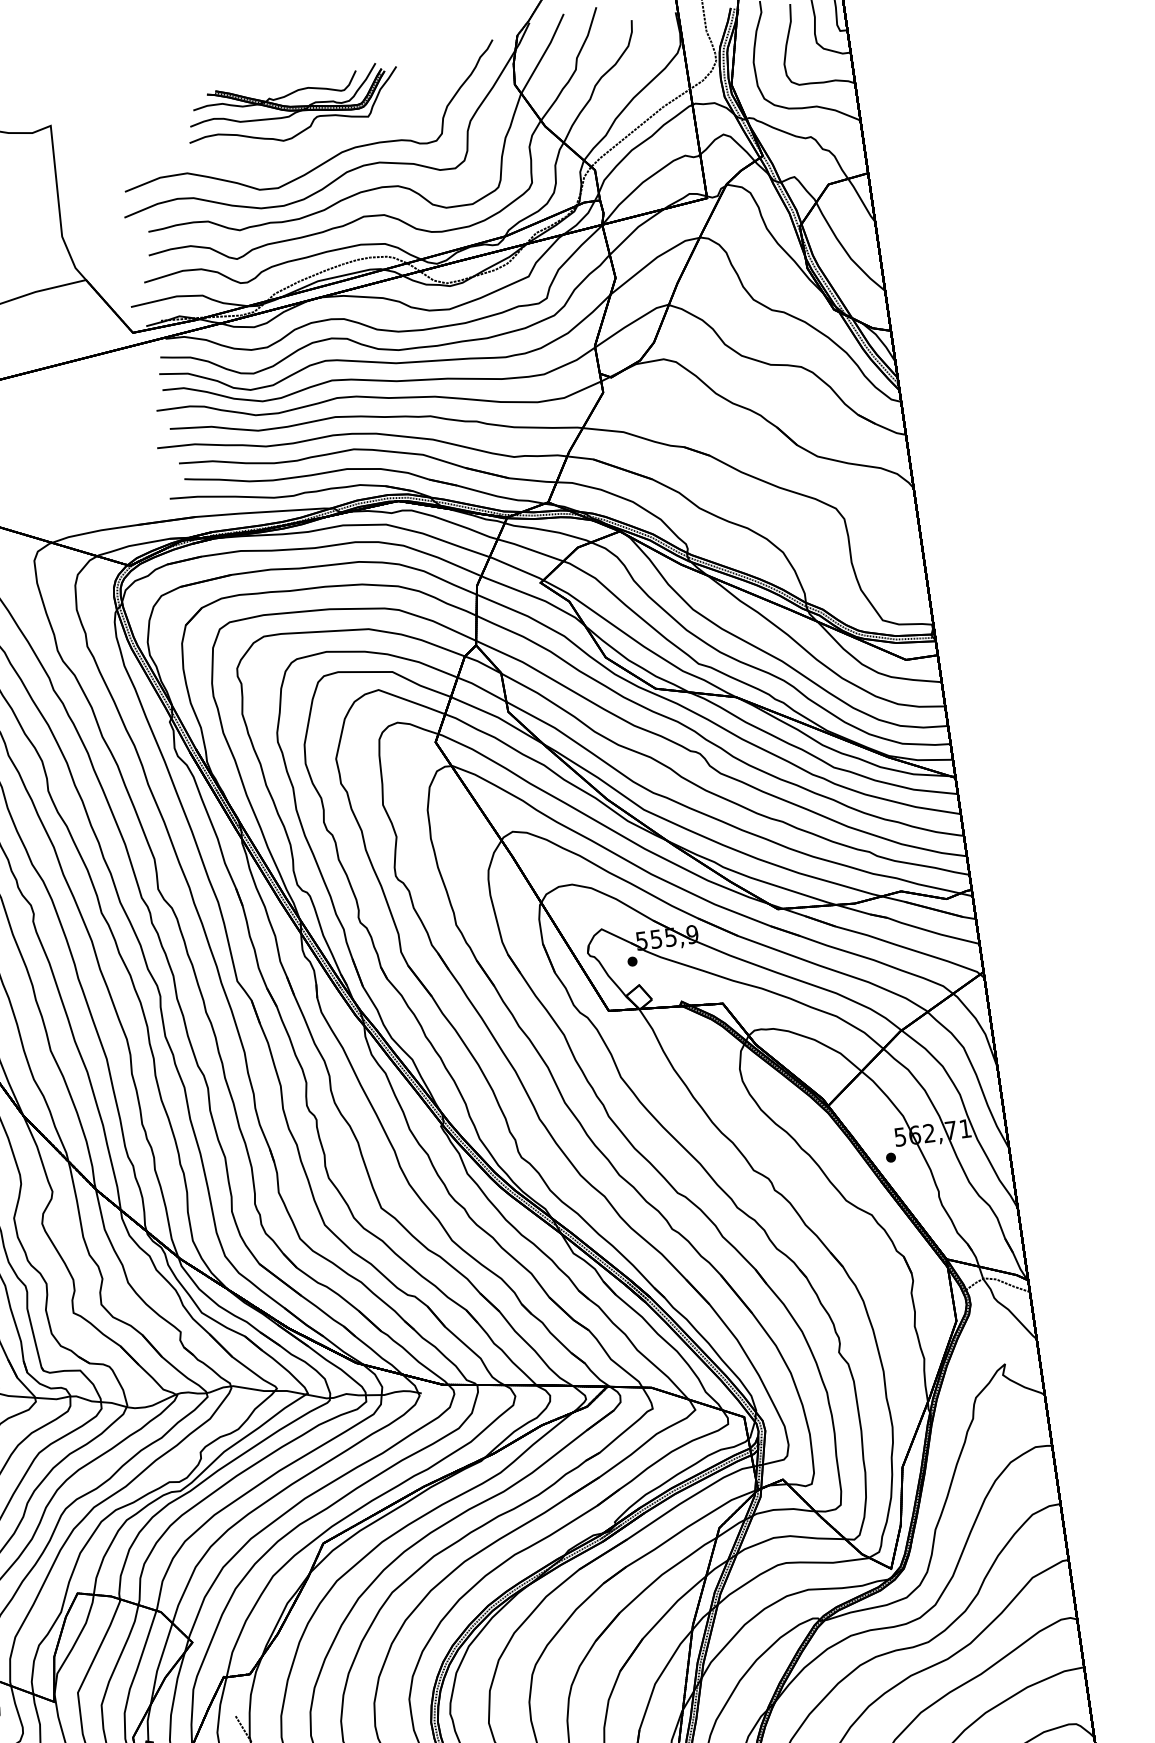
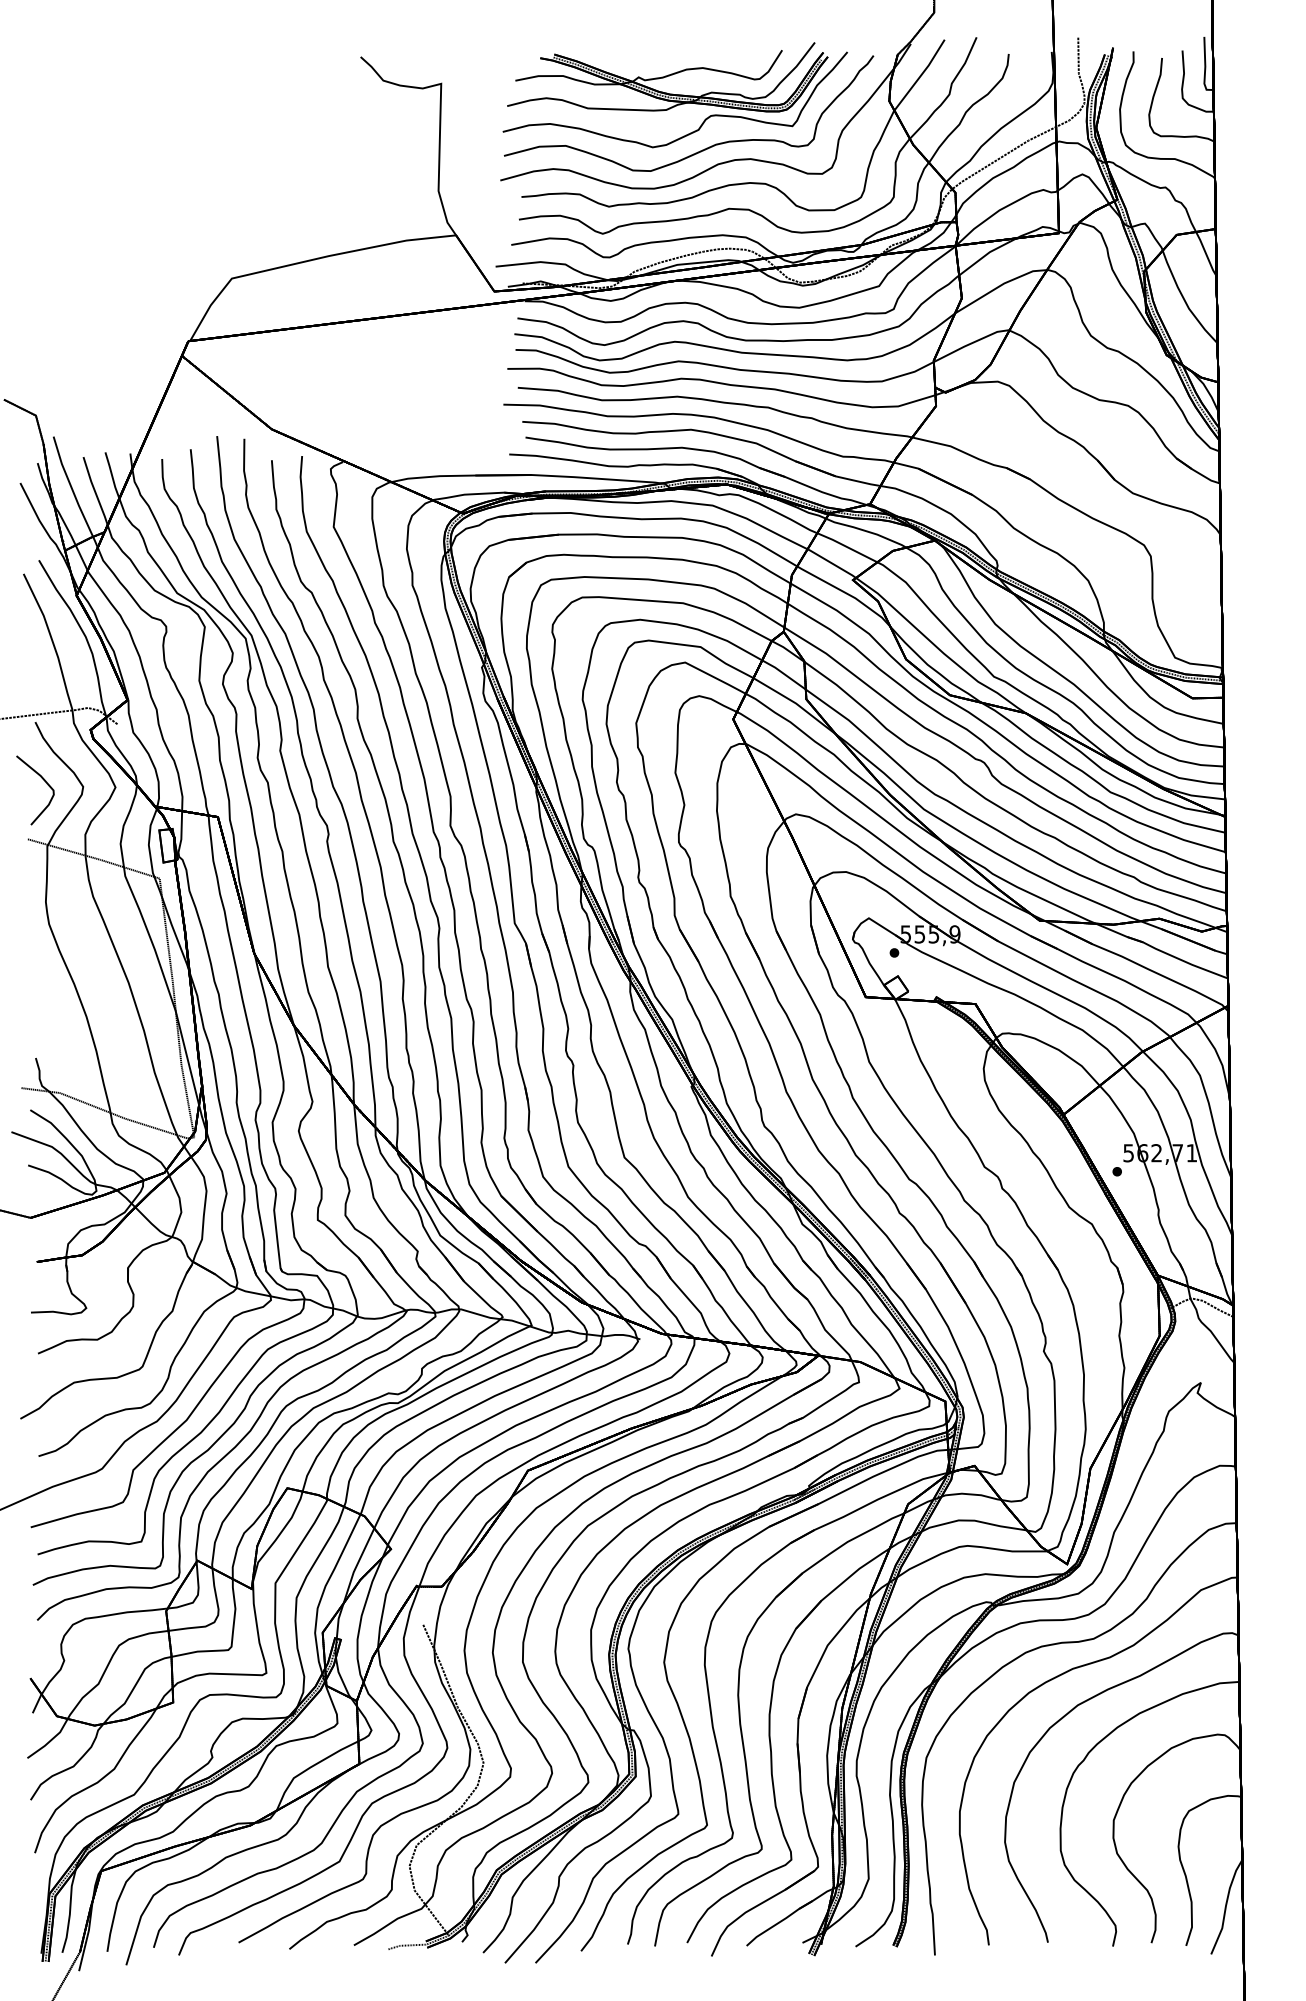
part: (292, 107) -> (674, 95), size x1.67

